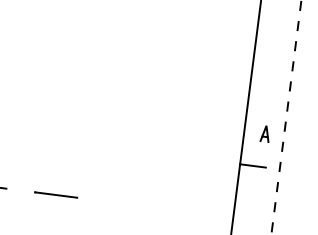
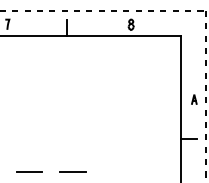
part: (265, 133) -> (194, 99), moved

